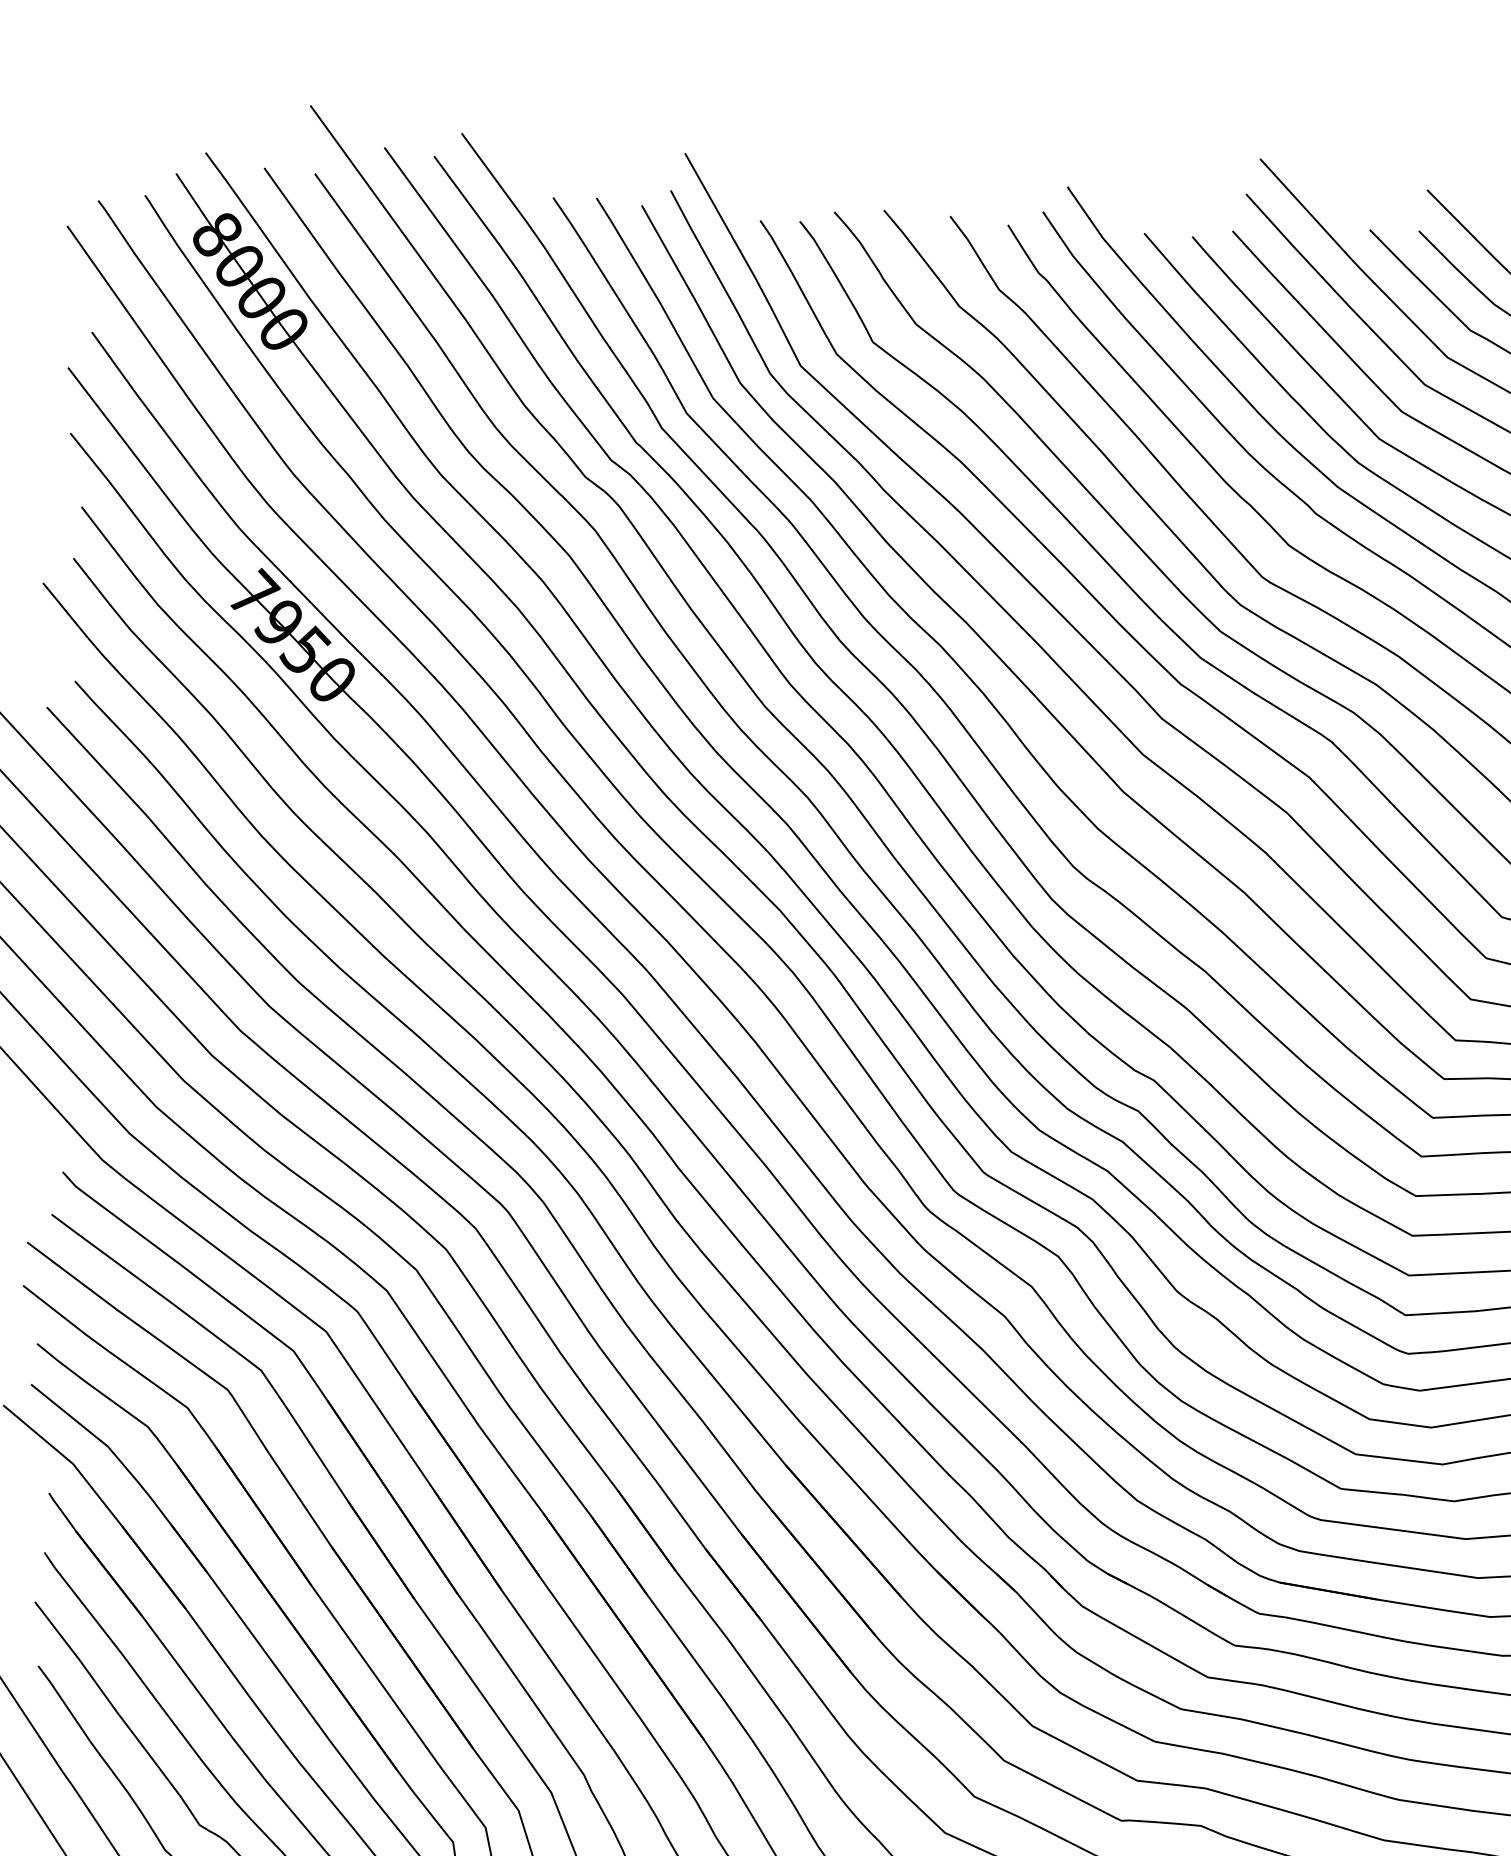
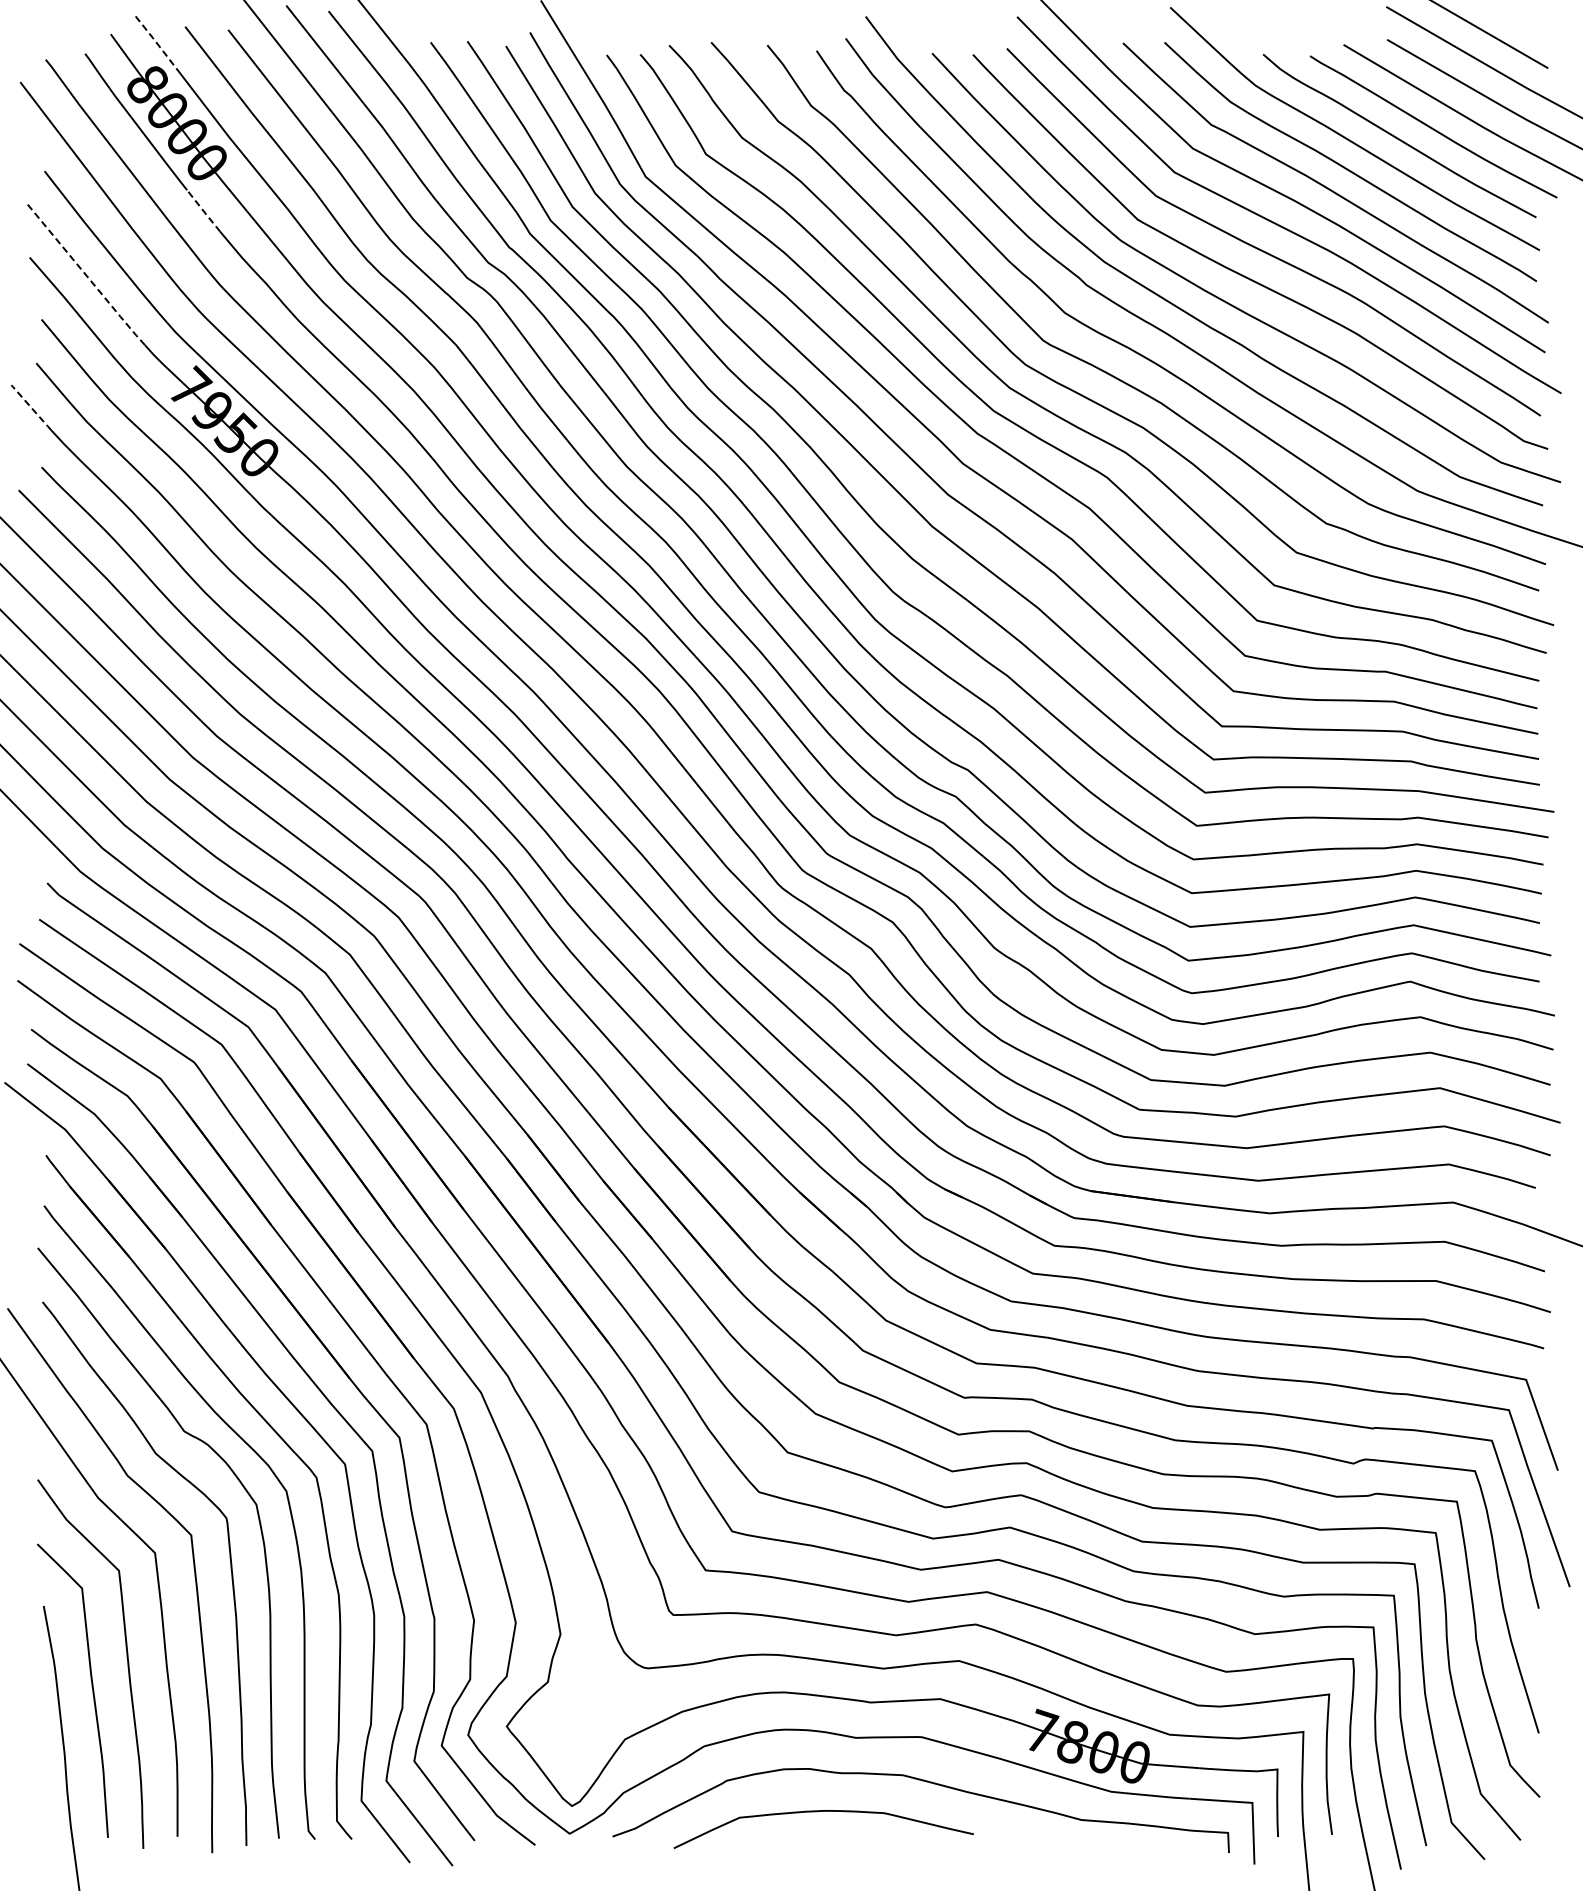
line: (230, 187) -> (157, 44), solid -> dashed
line: (277, 385) -> (203, 210), solid -> dashed
line: (136, 457) -> (86, 275), solid -> dashed
line: (65, 610) -> (31, 407), solid -> dashed

